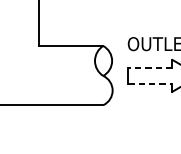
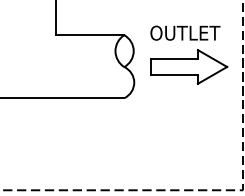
line: (150, 67) -> (174, 58), dashed -> solid
line: (150, 83) -> (174, 75), dashed -> solid

